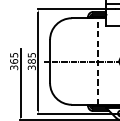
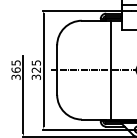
text: (31, 60) -> (35, 69), 385 -> 325
line: (97, 60) -> (111, 69), dashed -> solid

